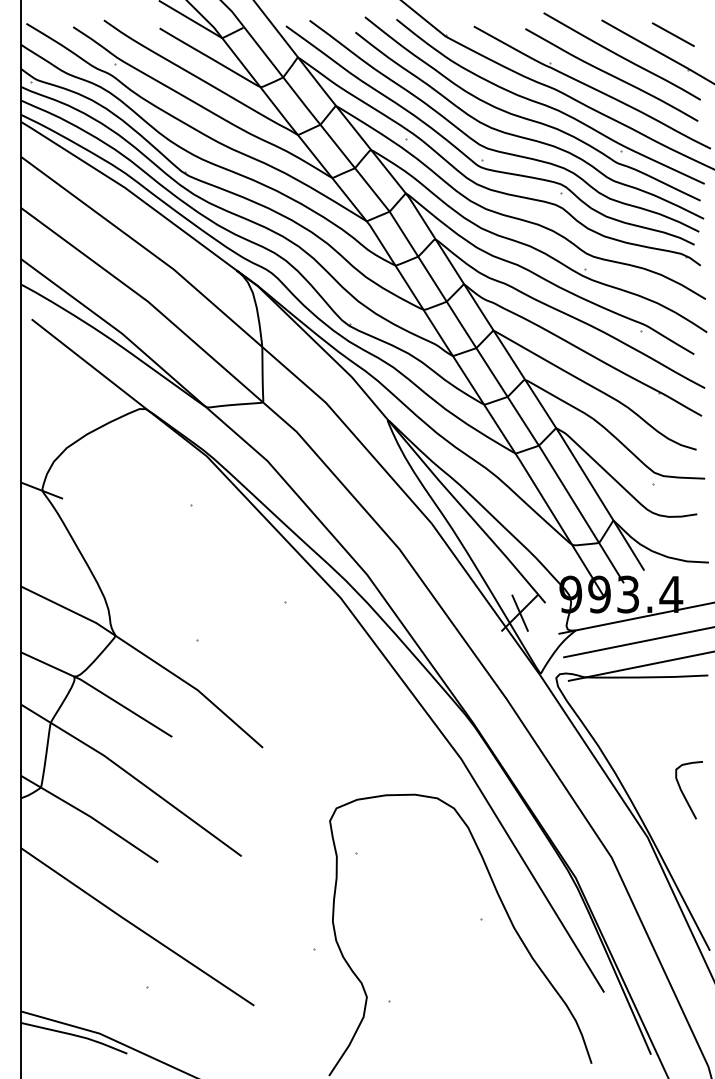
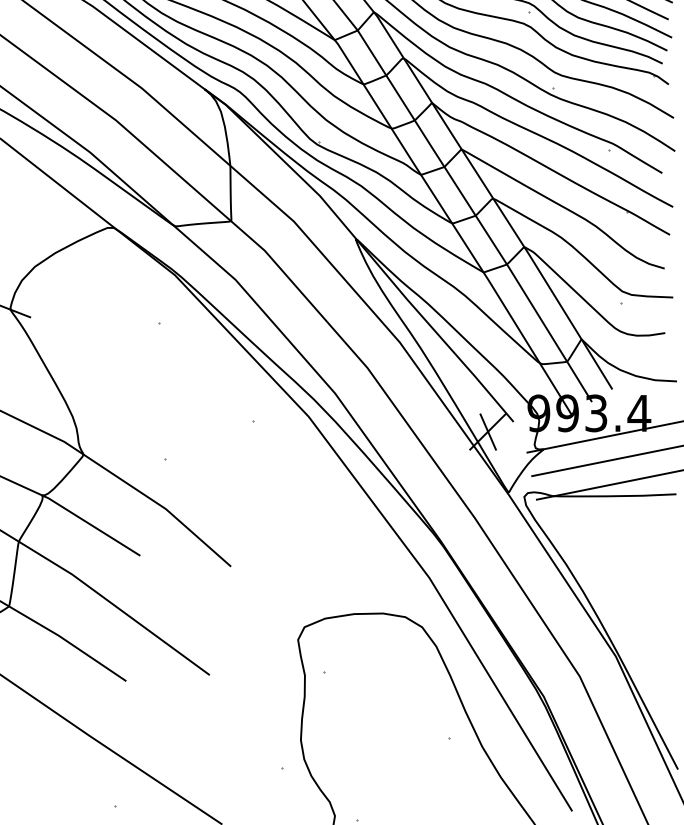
curve: (683, 792) -> (651, 611), removed

